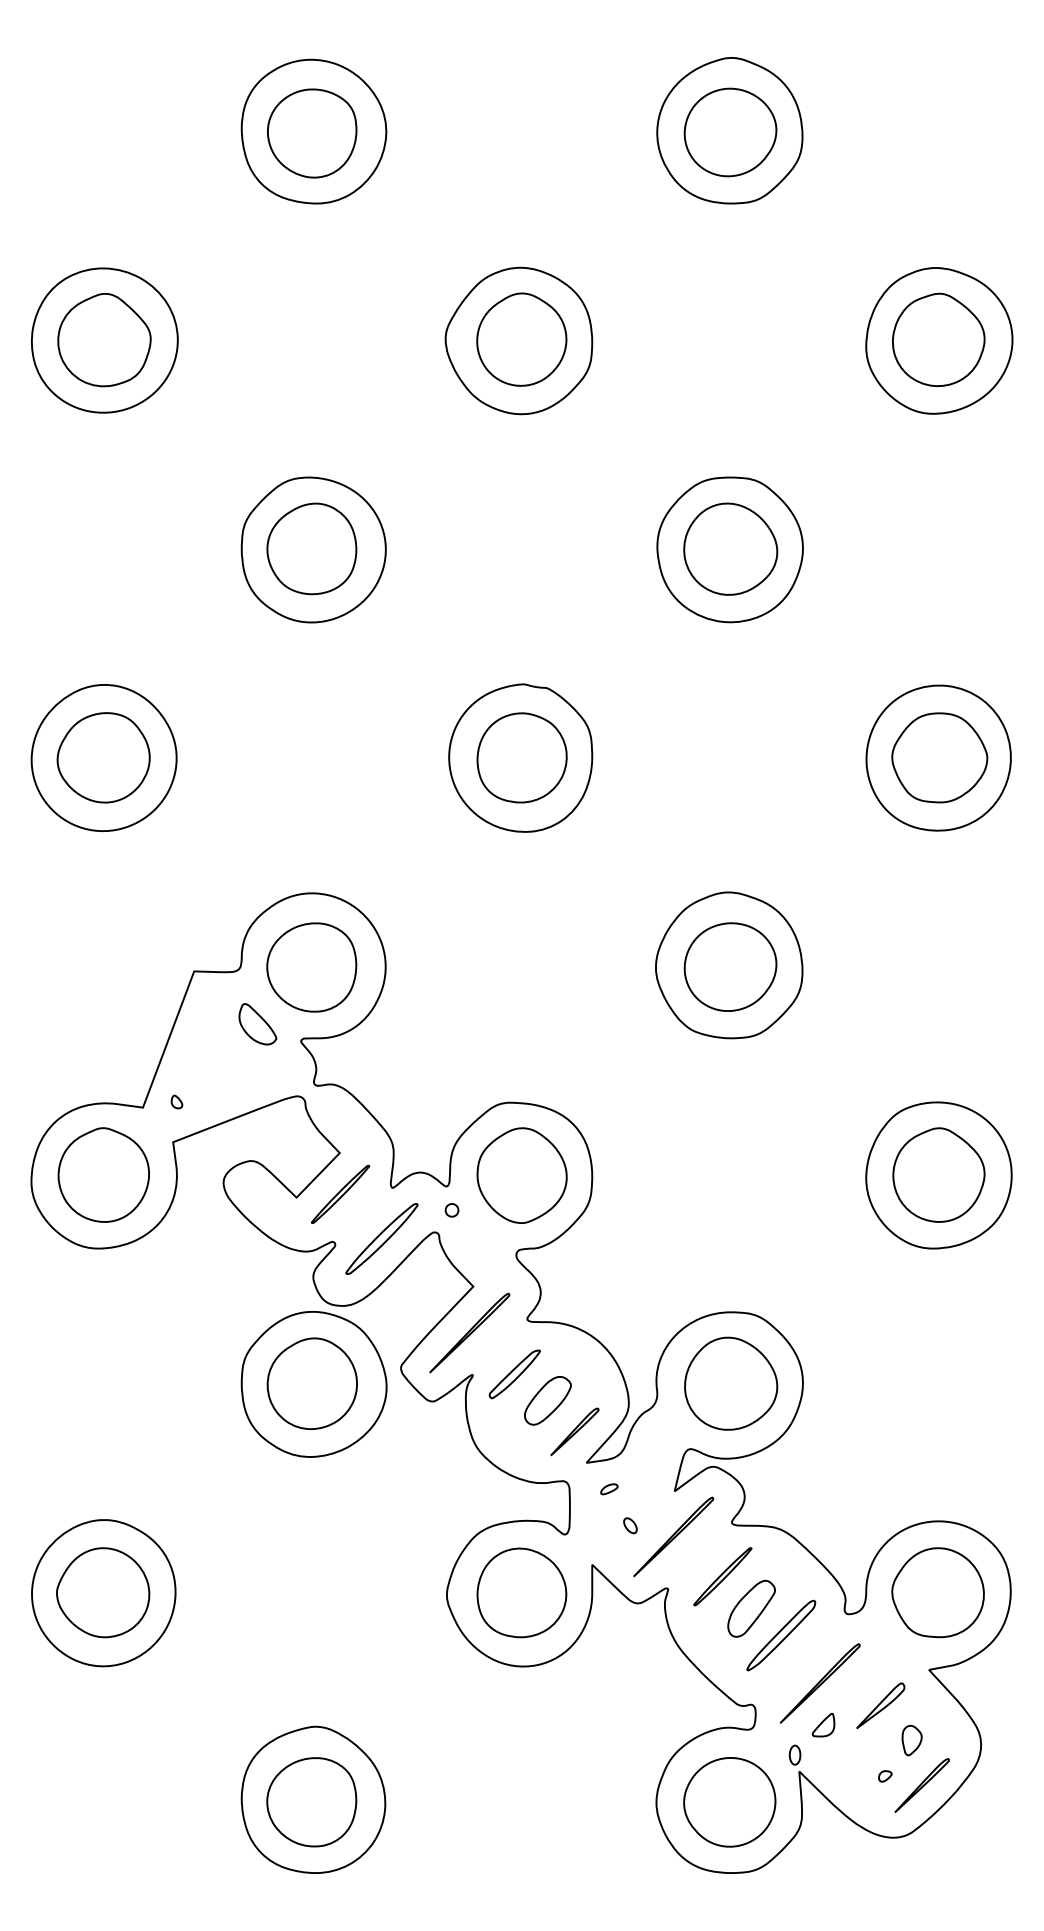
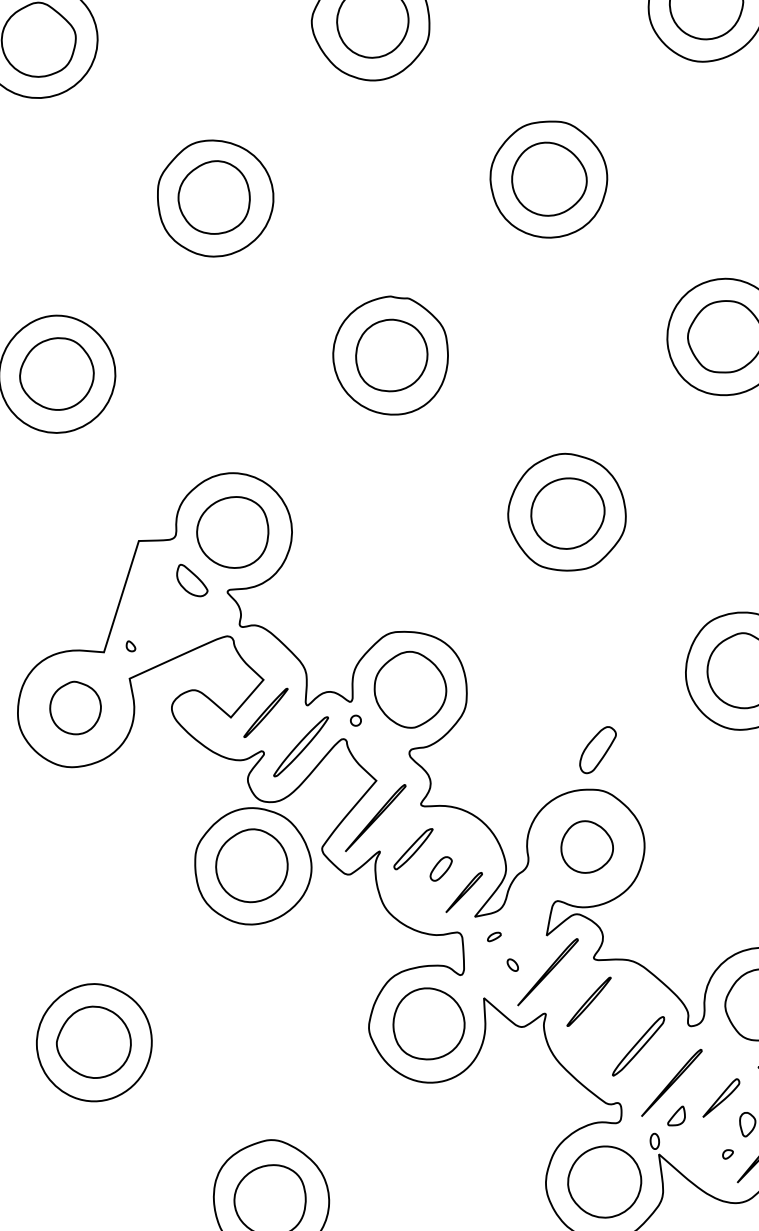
part: (103, 1174) -> (75, 707), size x0.7
part: (731, 1383) -> (587, 846), size x0.7
part: (547, 1400) -> (440, 868), size x0.6
part: (751, 1608) -> (597, 749), moved

